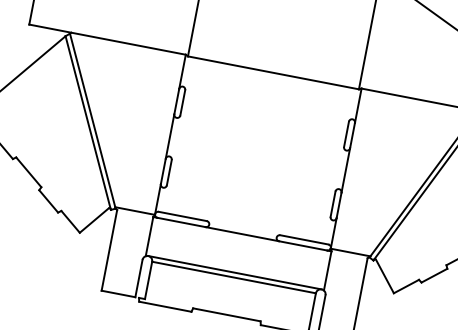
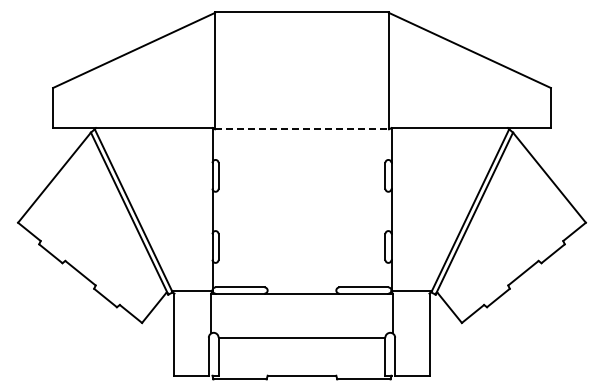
line: (273, 73) -> (302, 129), solid -> dashed
line: (234, 272) -> (301, 332), removed

